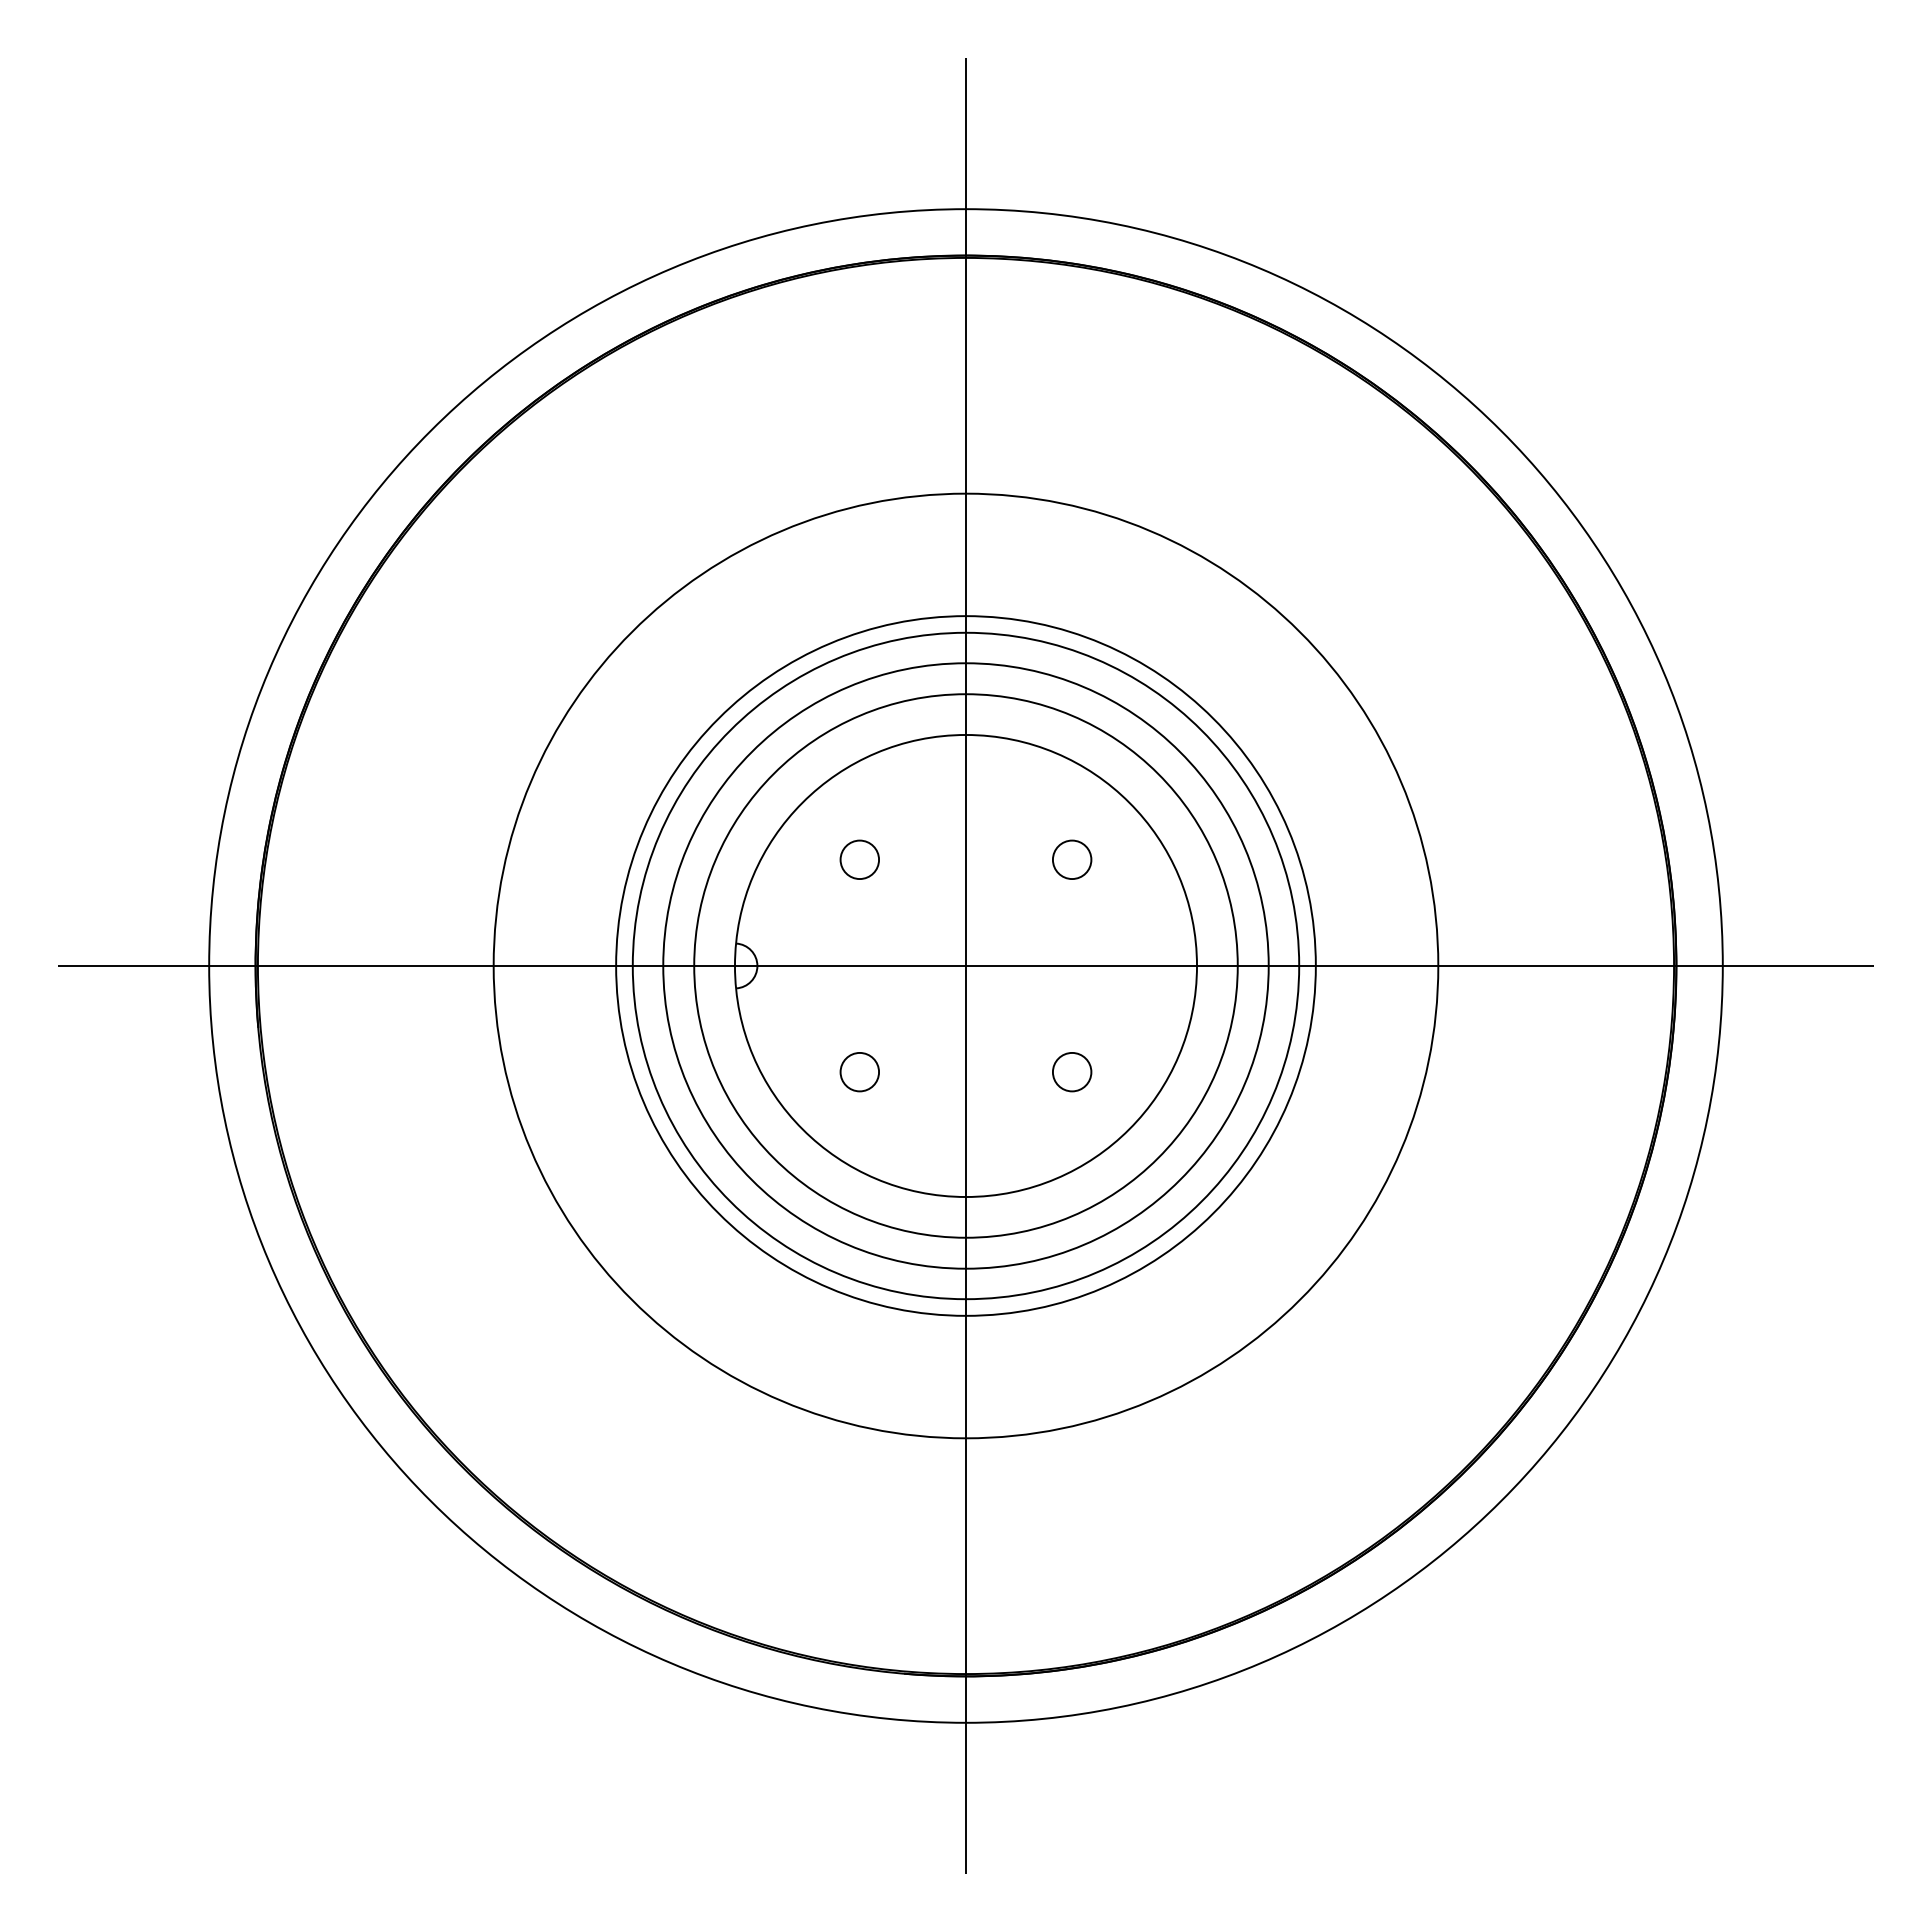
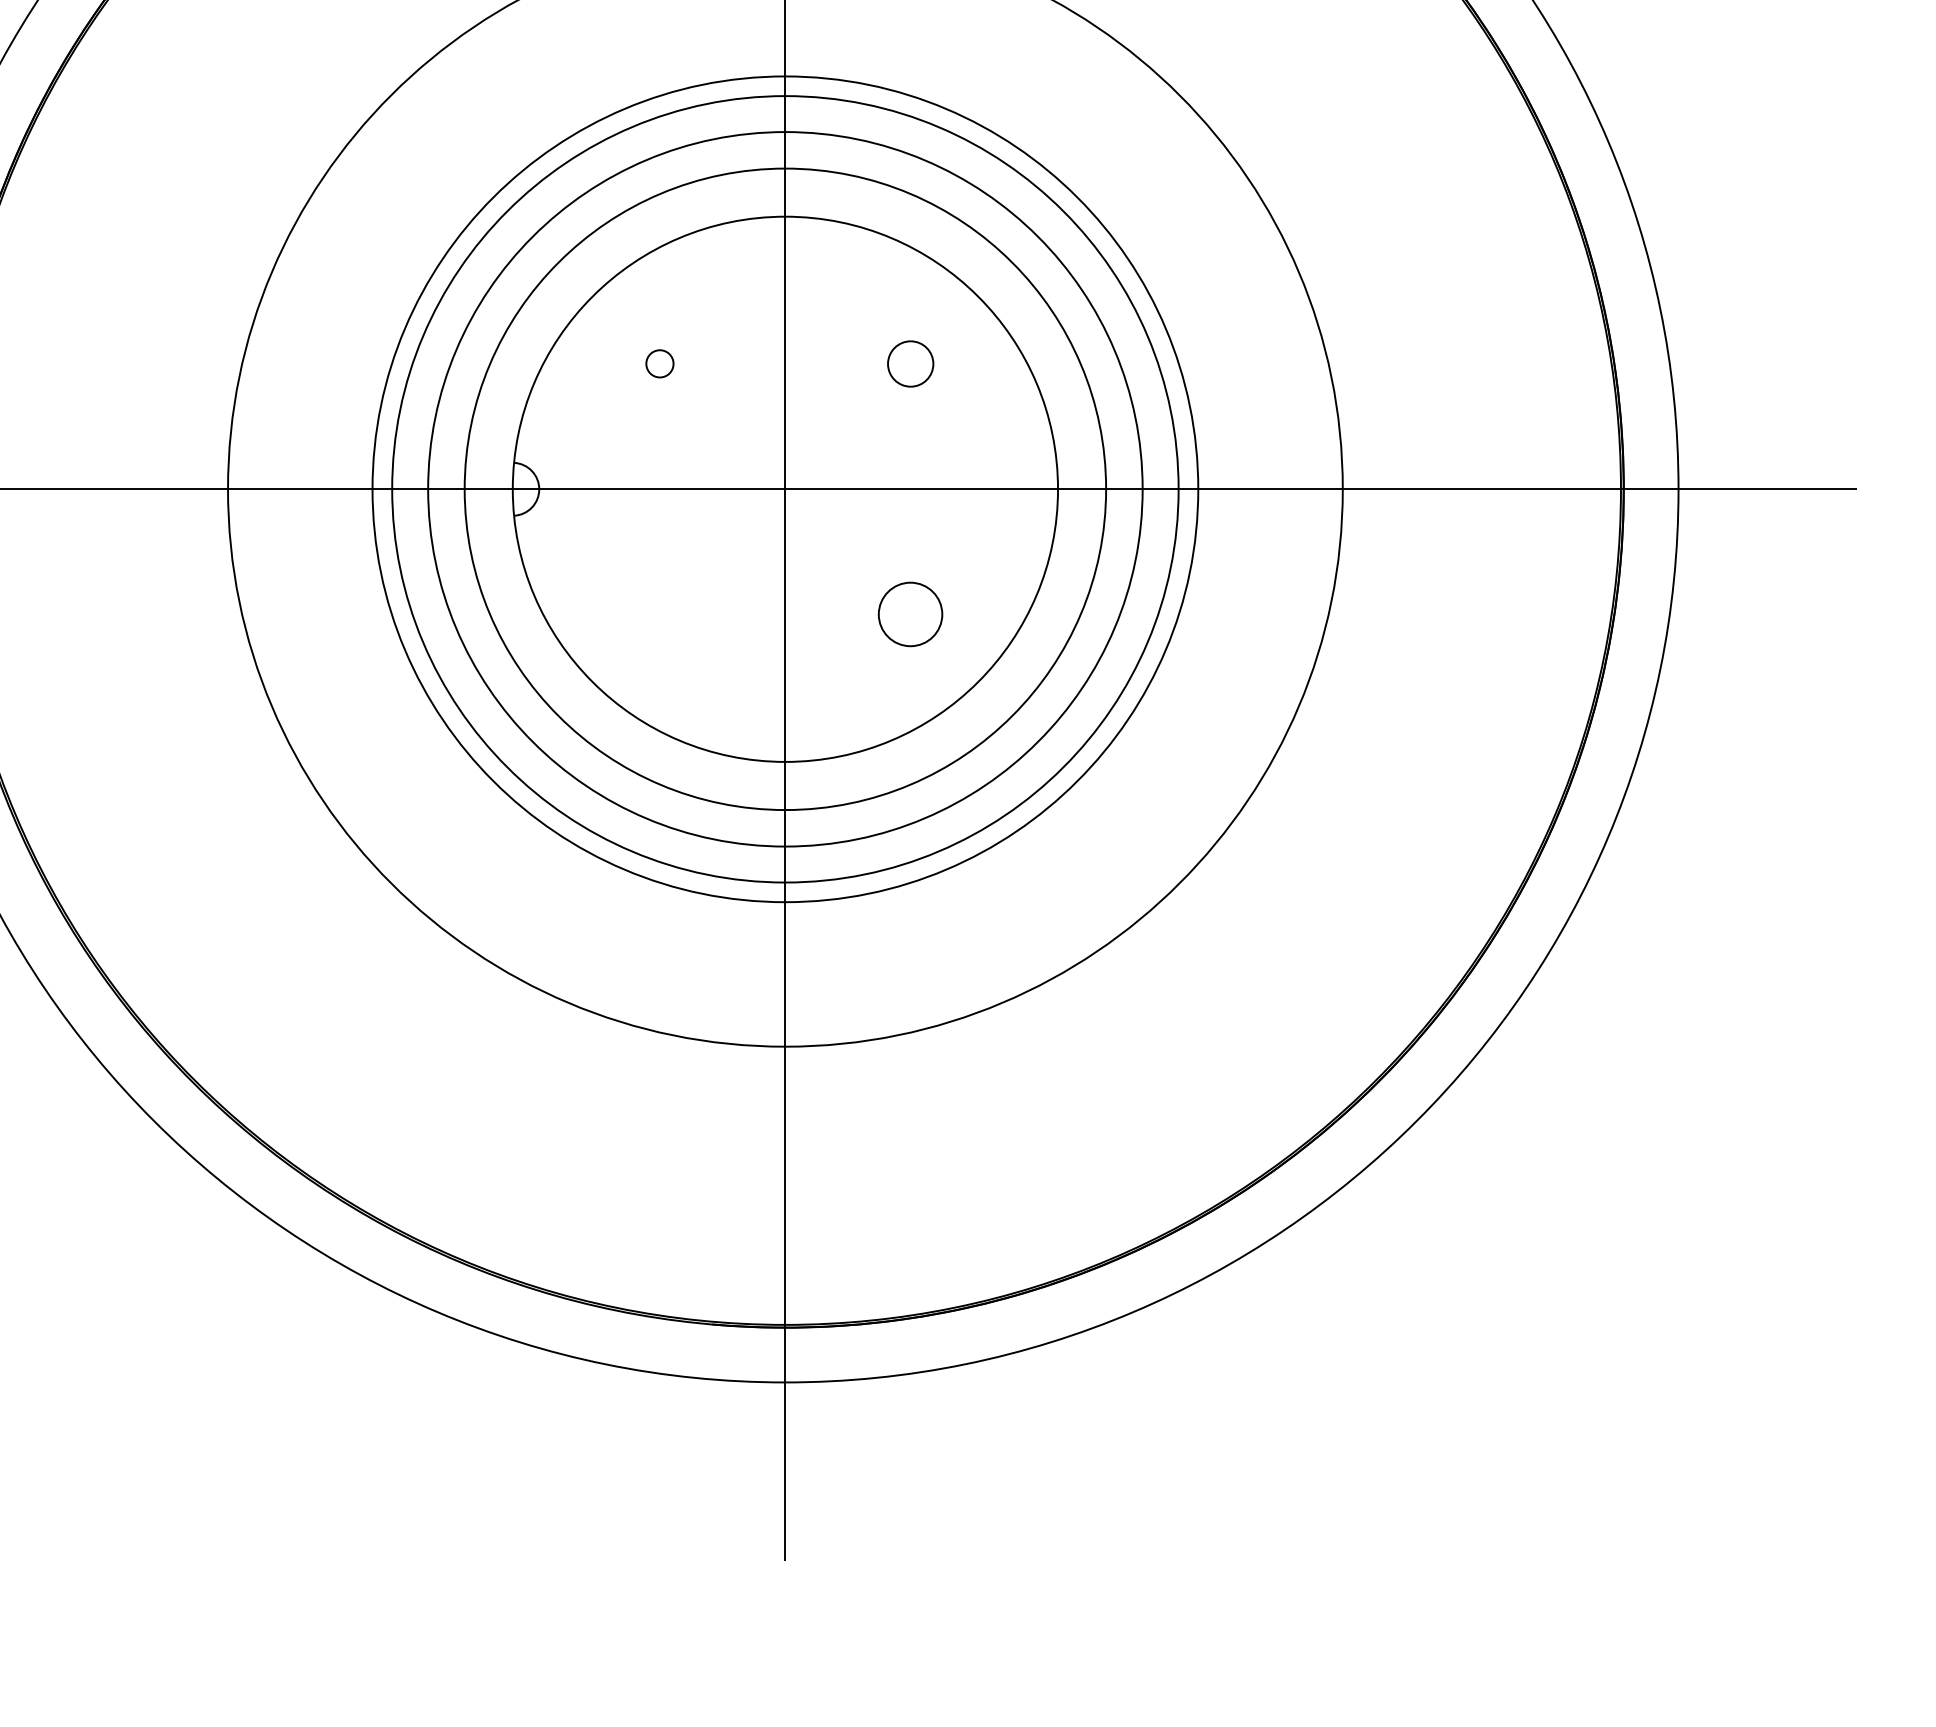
circle: (859, 859) -> (659, 363), size x0.6
circle: (859, 1072) -> (659, 615), removed
circle: (1072, 1072) -> (911, 615), size x1.4

